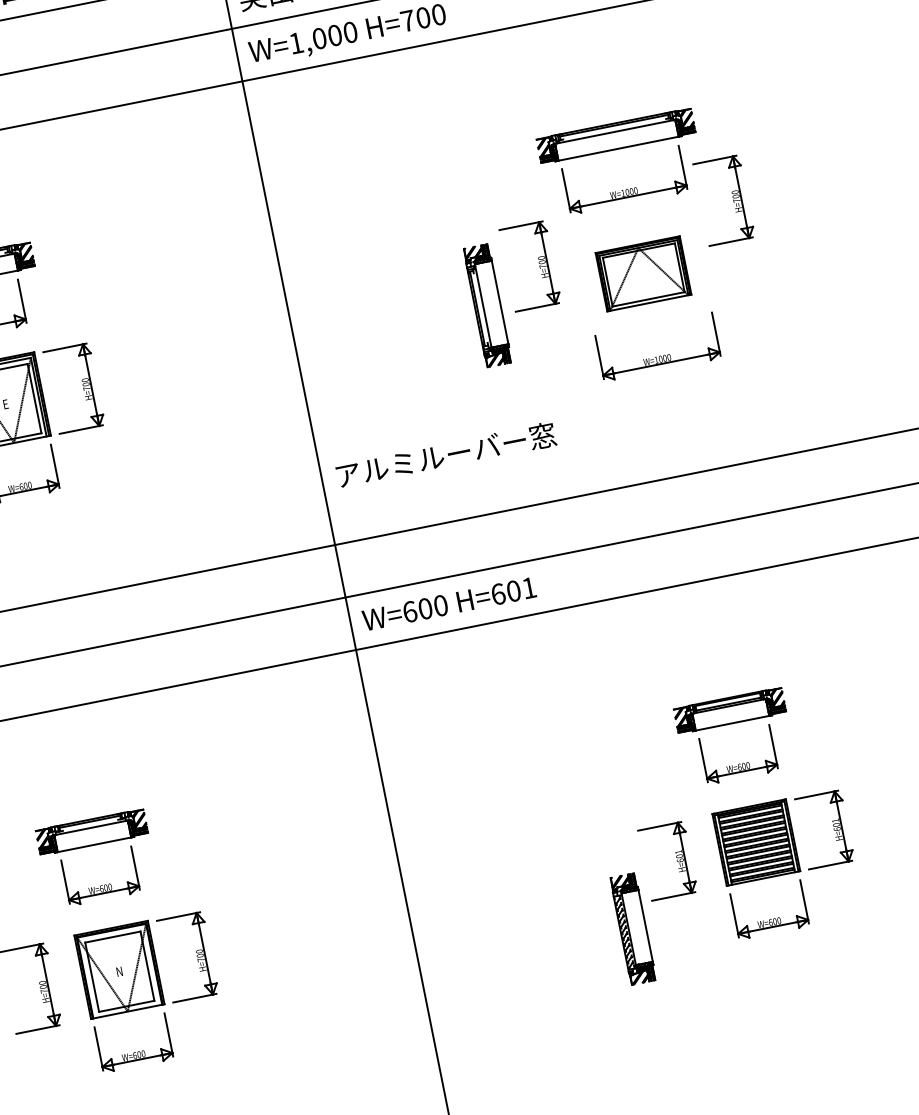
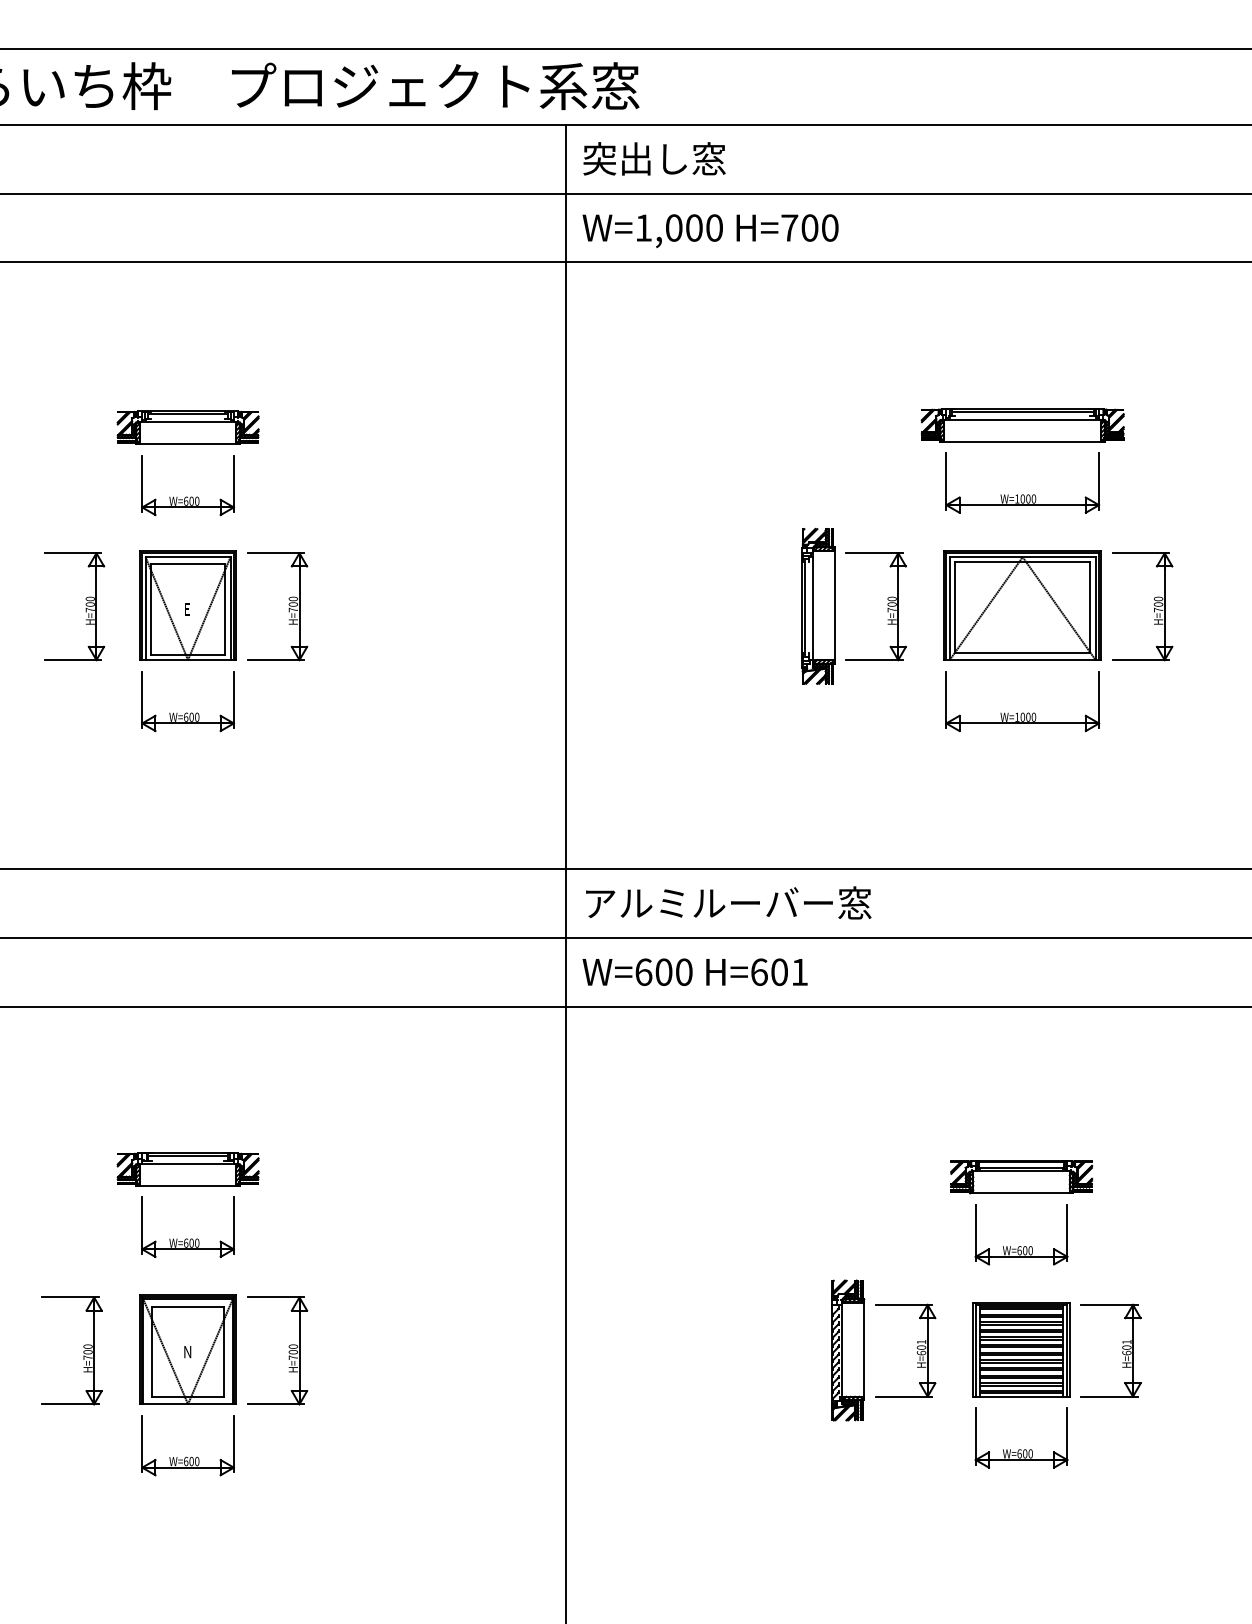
part: (732, 197) -> (1153, 604), moved
part: (538, 263) -> (887, 605), moved
part: (643, 273) -> (1022, 605), size x1.43
text: (445, 454) -> (728, 902), moved
part: (633, 928) -> (848, 1350), moved

